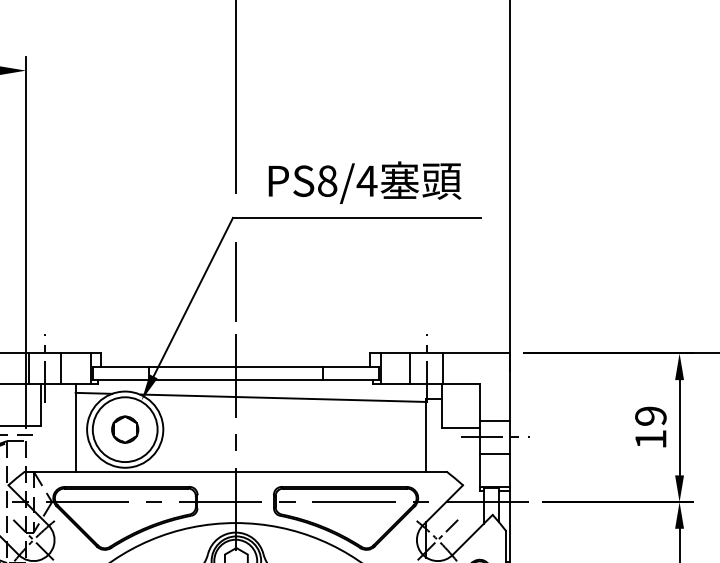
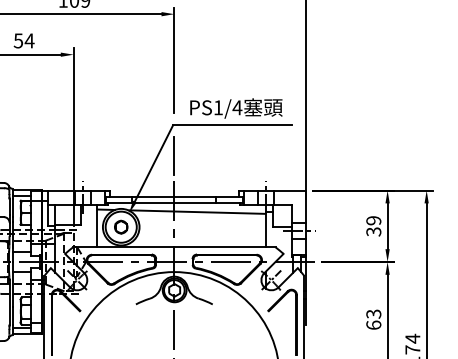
text: (327, 180) -> (218, 107), PS8/4 -> PS1/4
text: (650, 438) -> (373, 231), 19 -> 39

